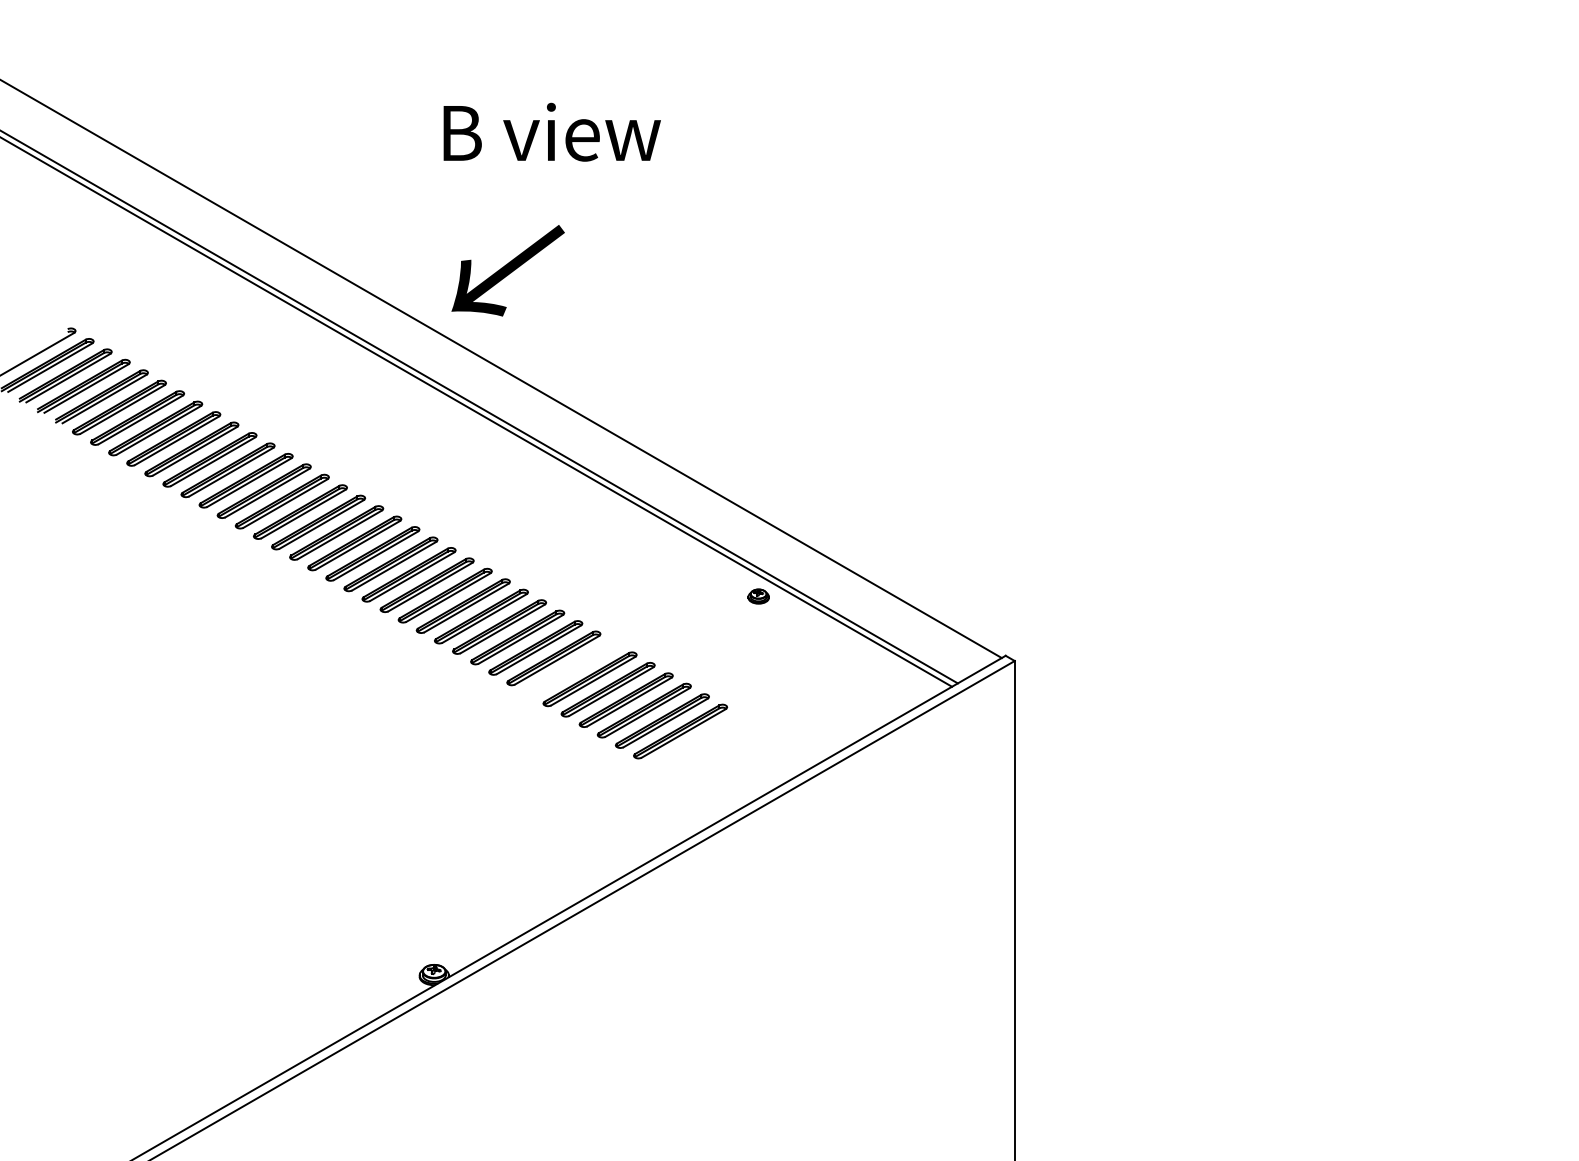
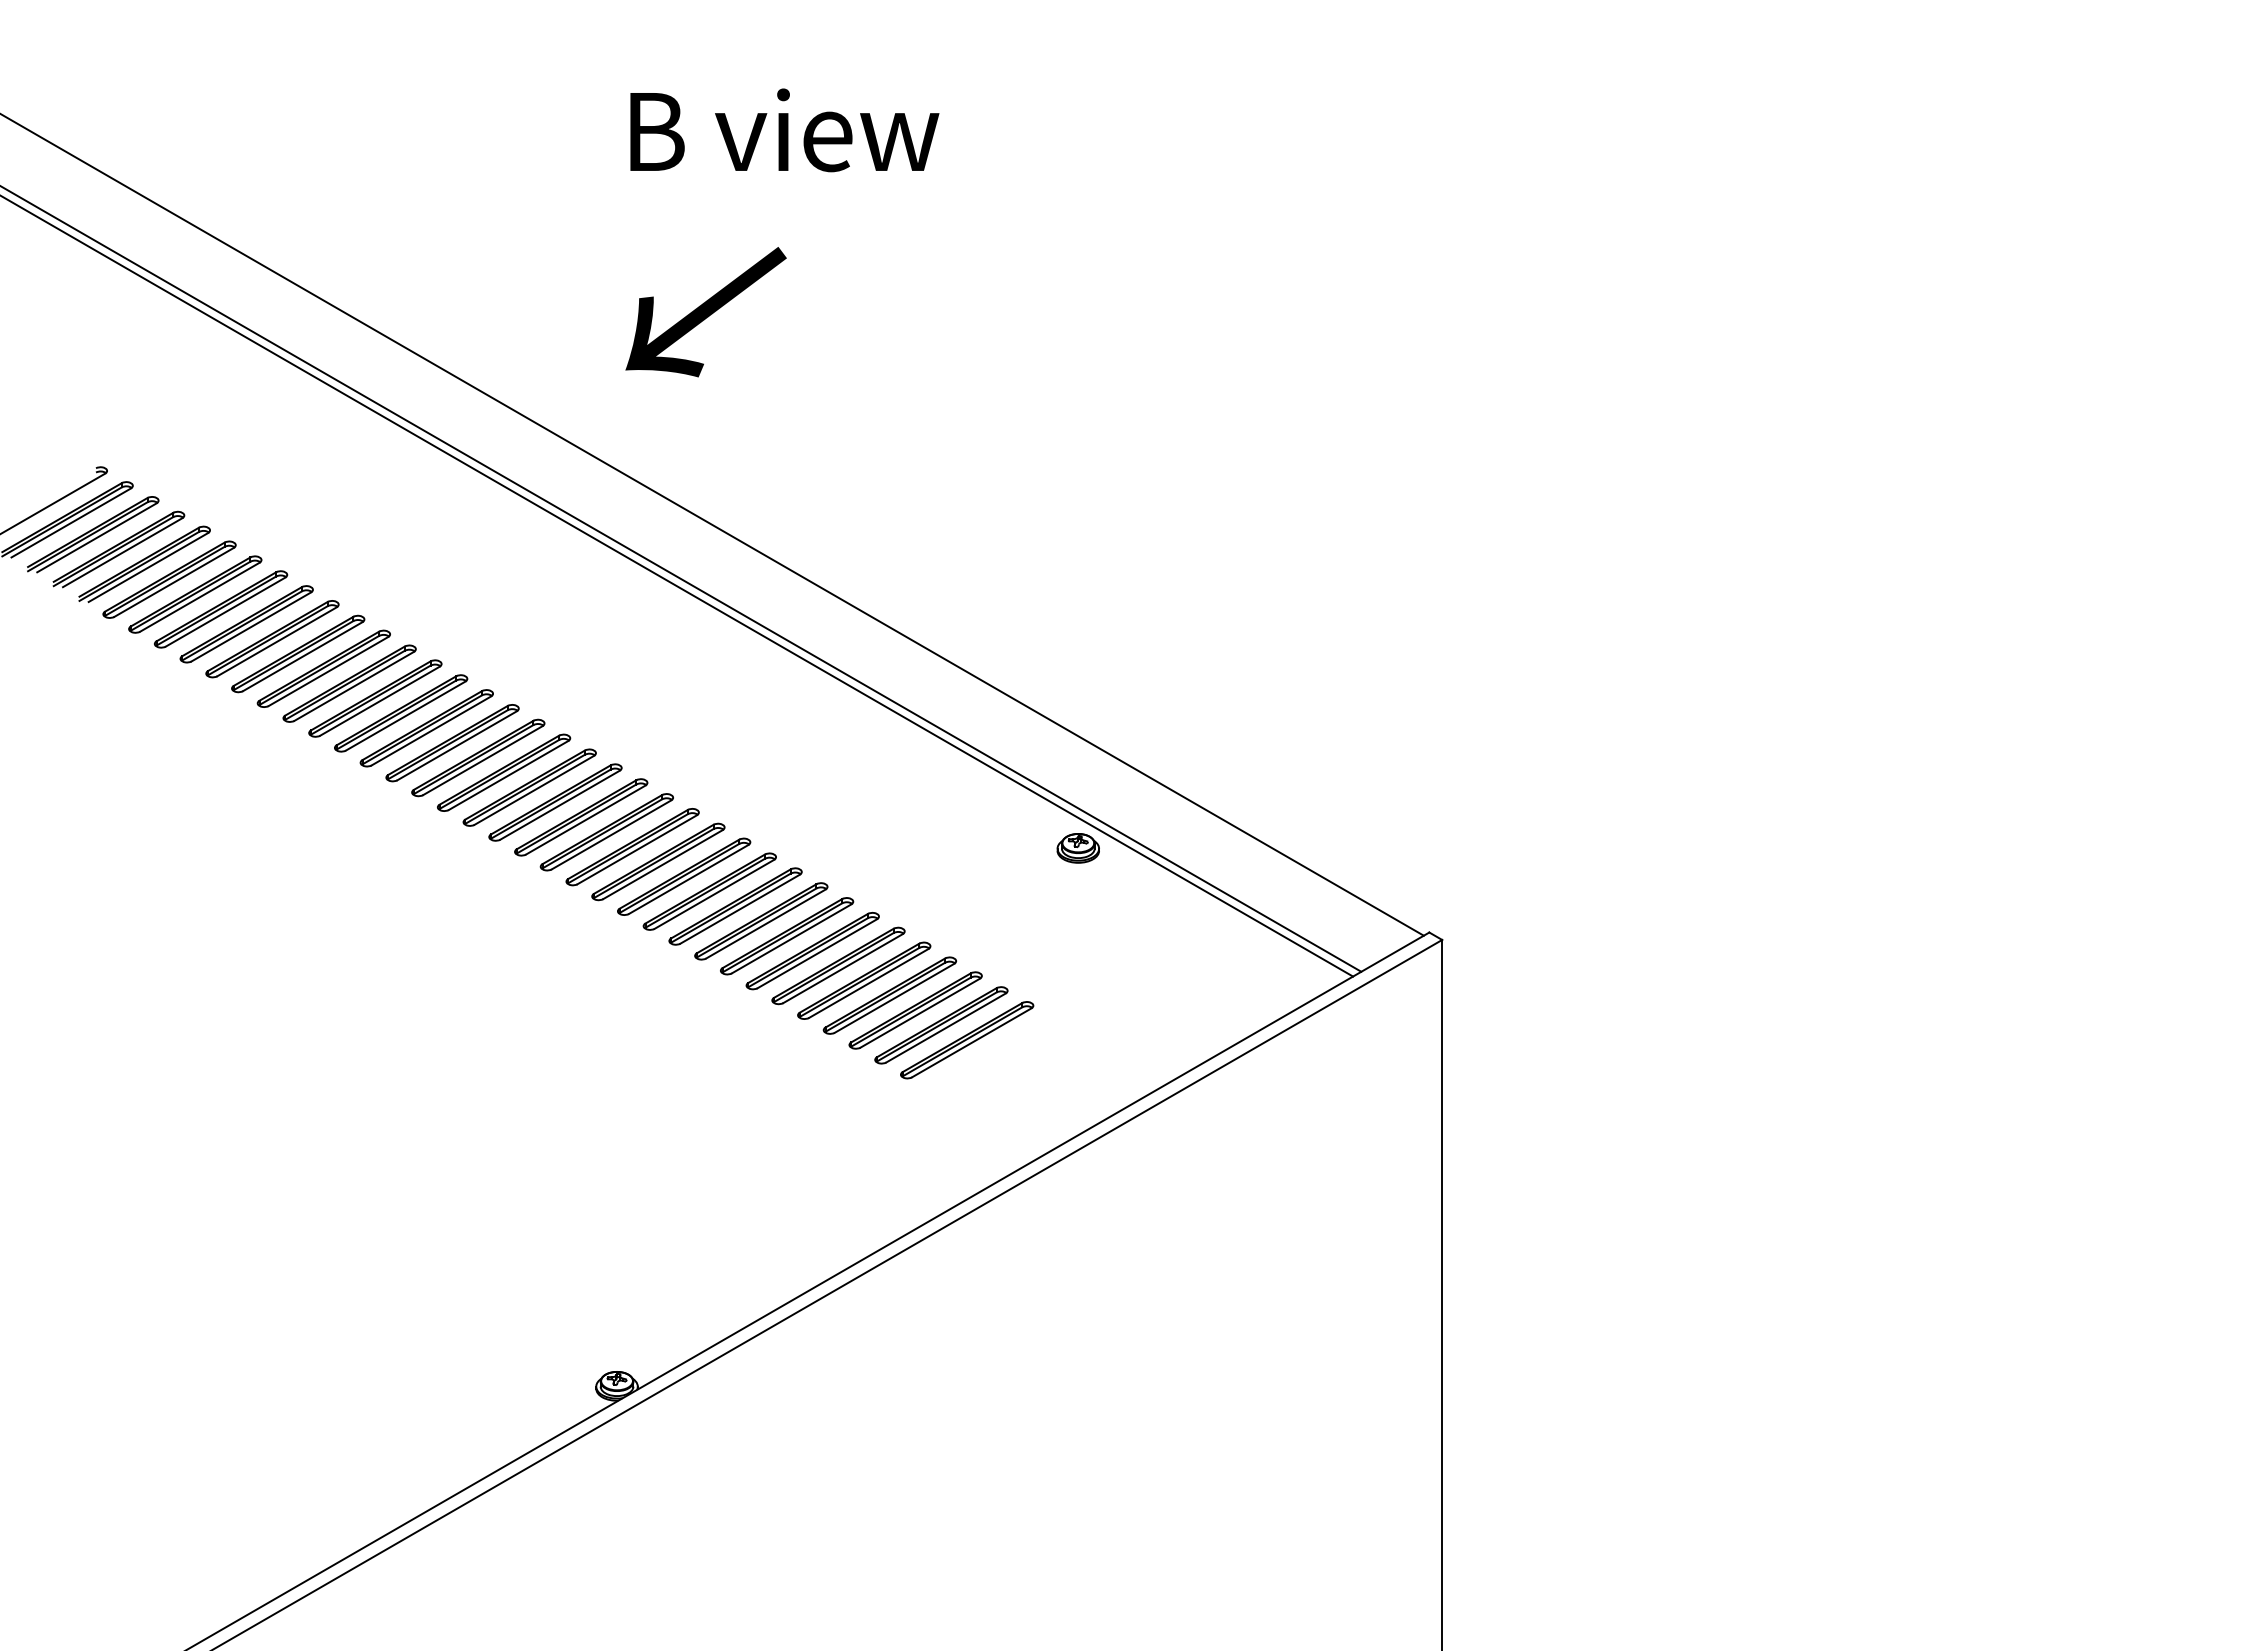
text: (552, 132) -> (784, 130), moved
text: (507, 270) -> (705, 312), moved
part: (758, 596) -> (1077, 848), size x1.43
part: (571, 669) -> (812, 951), added

